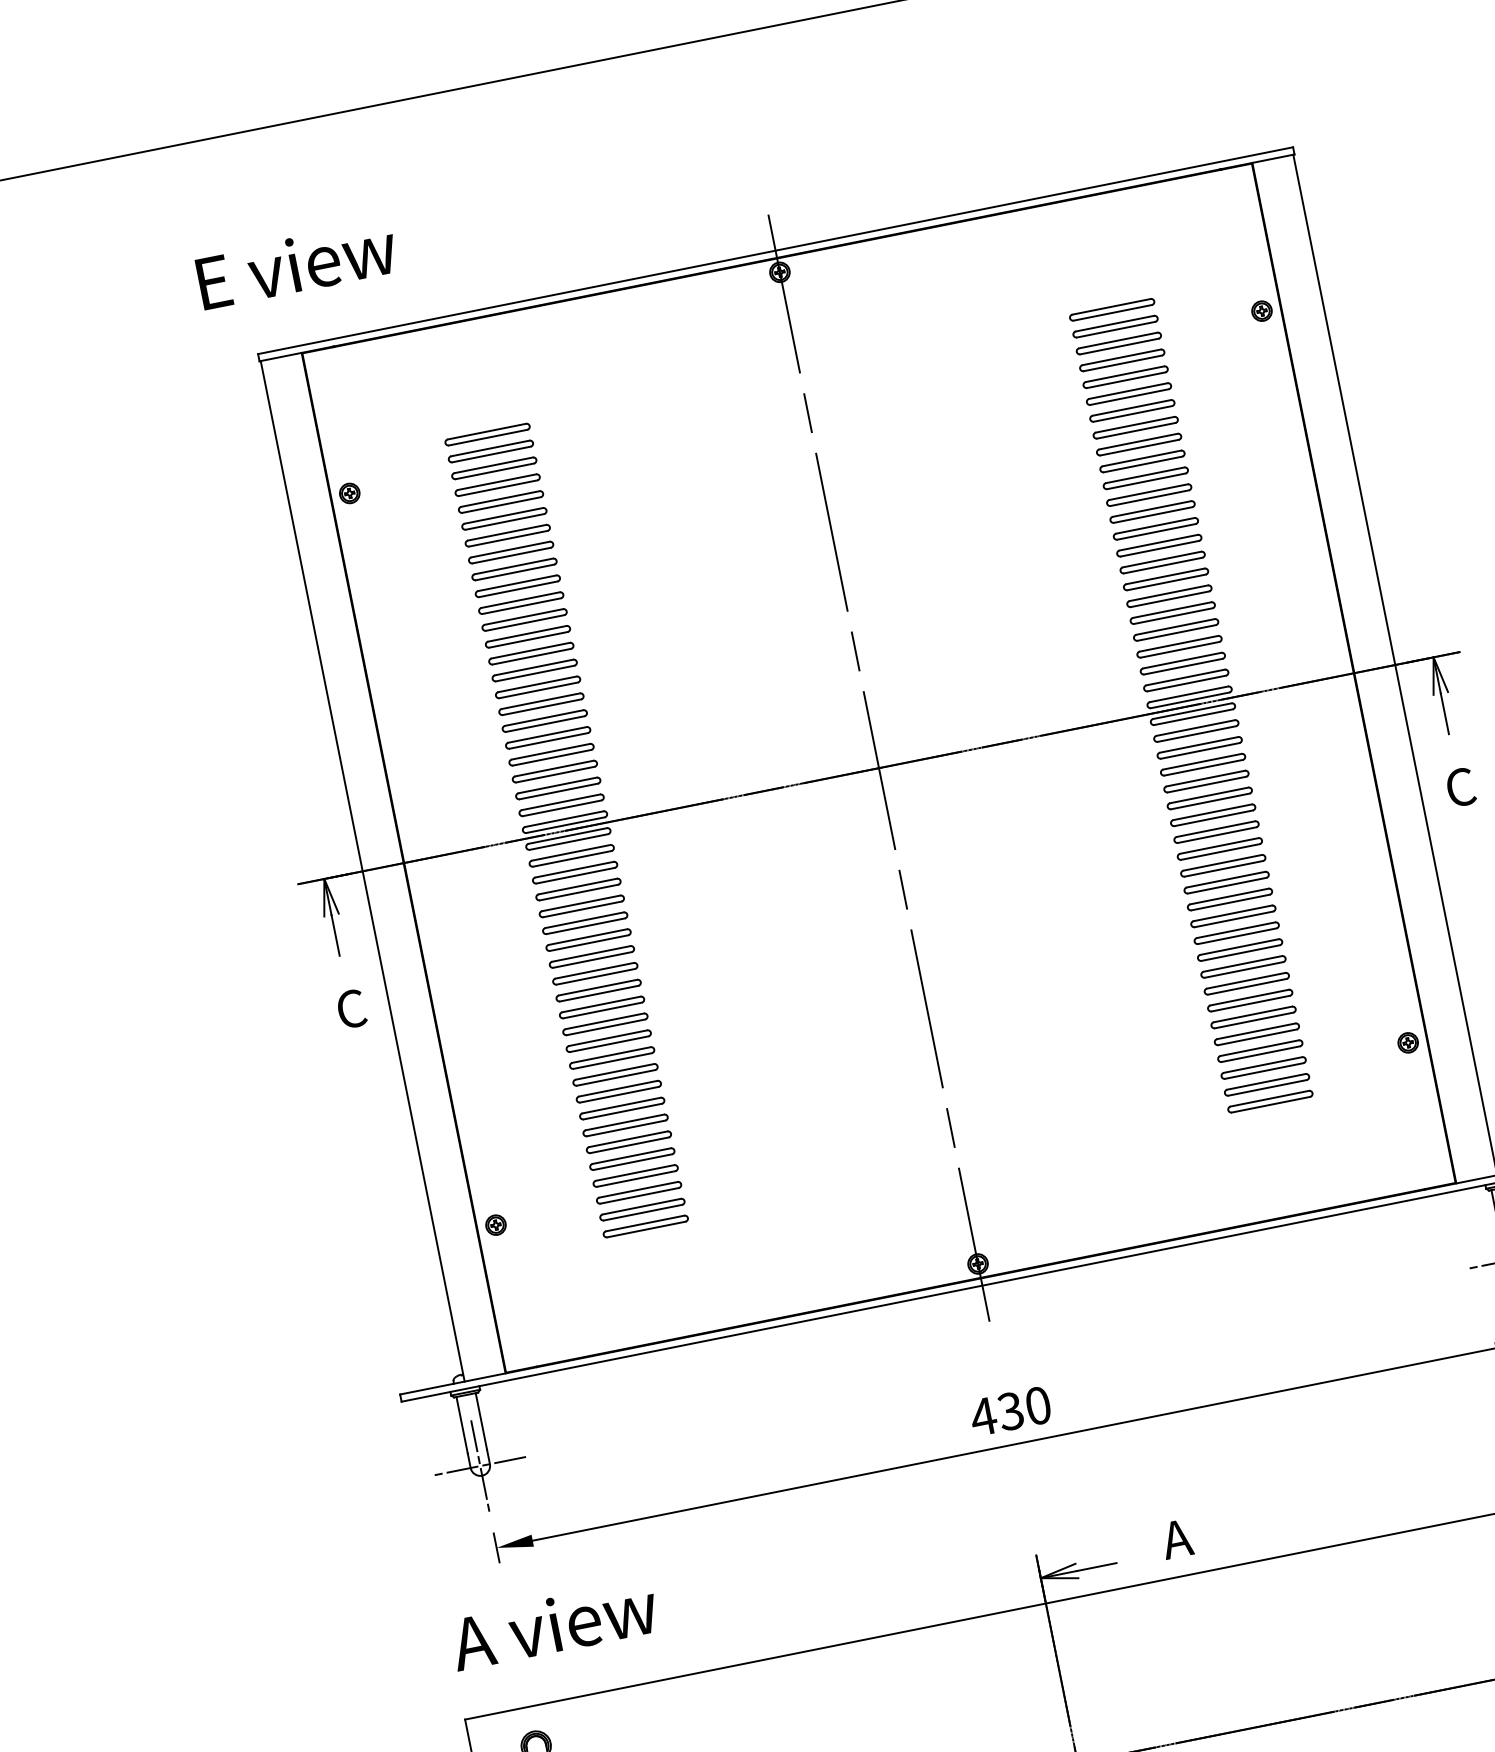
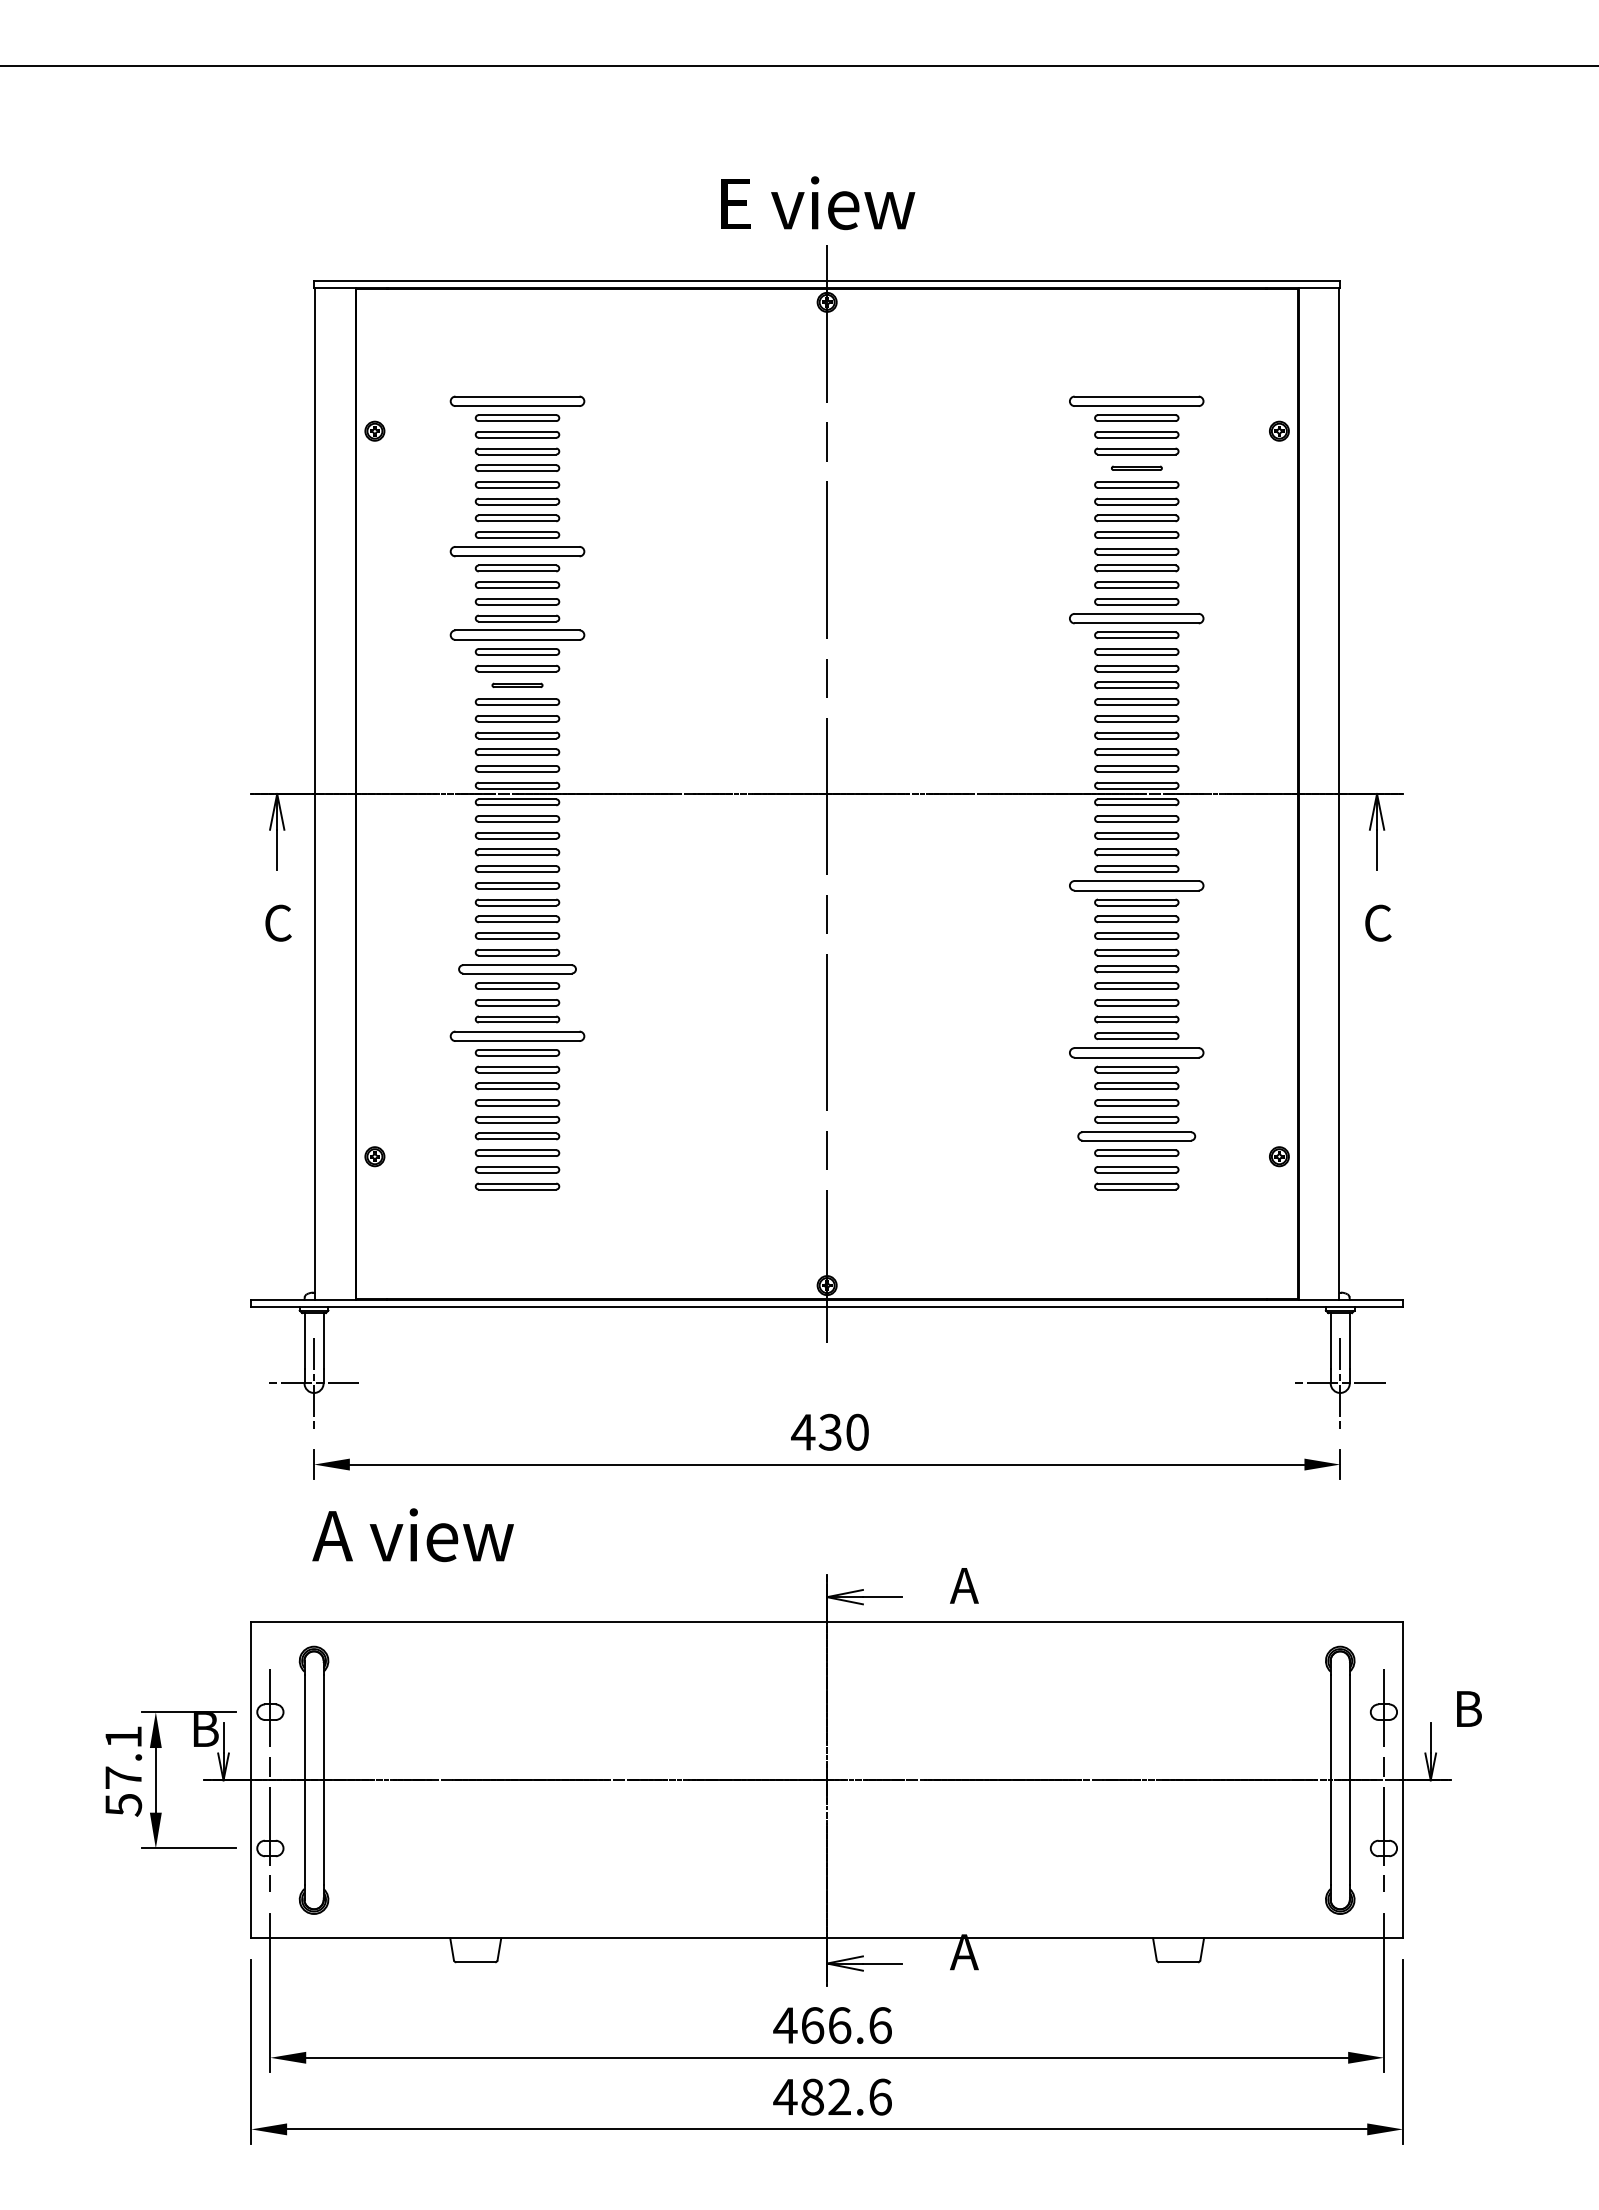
text: (297, 265) -> (818, 203), moved
part: (1111, 309) -> (1136, 401), size x1.6
part: (1125, 377) -> (1136, 468), size x0.6
part: (487, 434) -> (517, 401), size x1.6
part: (1155, 528) -> (1136, 618), size x1.6
part: (517, 586) -> (517, 551), size x1.6
part: (534, 670) -> (517, 635), size x1.6
part: (544, 721) -> (517, 685), size x0.6
part: (1209, 798) -> (1136, 885), size x1.6
part: (1243, 966) -> (1136, 1052), size x1.6
part: (602, 1007) -> (517, 969), size x1.4
part: (1260, 1051) -> (1136, 1136), size x1.4
part: (615, 1074) -> (517, 1035), size x1.6
text: (553, 1625) -> (412, 1535), moved

